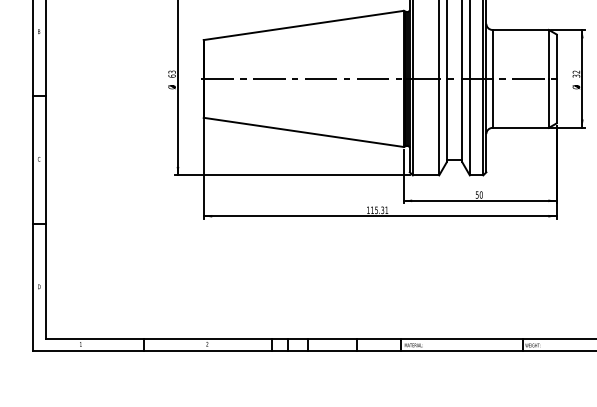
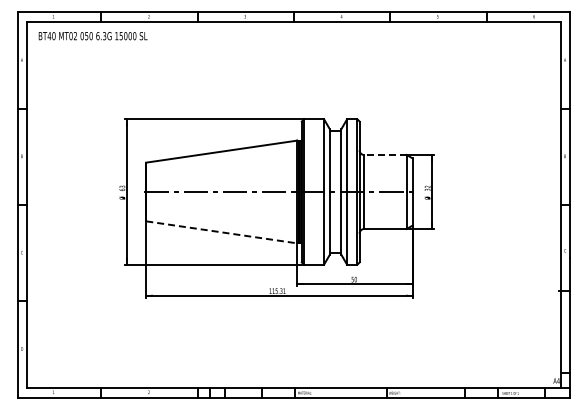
line: (520, 30) -> (385, 155), solid -> dashed
line: (304, 132) -> (222, 232), solid -> dashed

